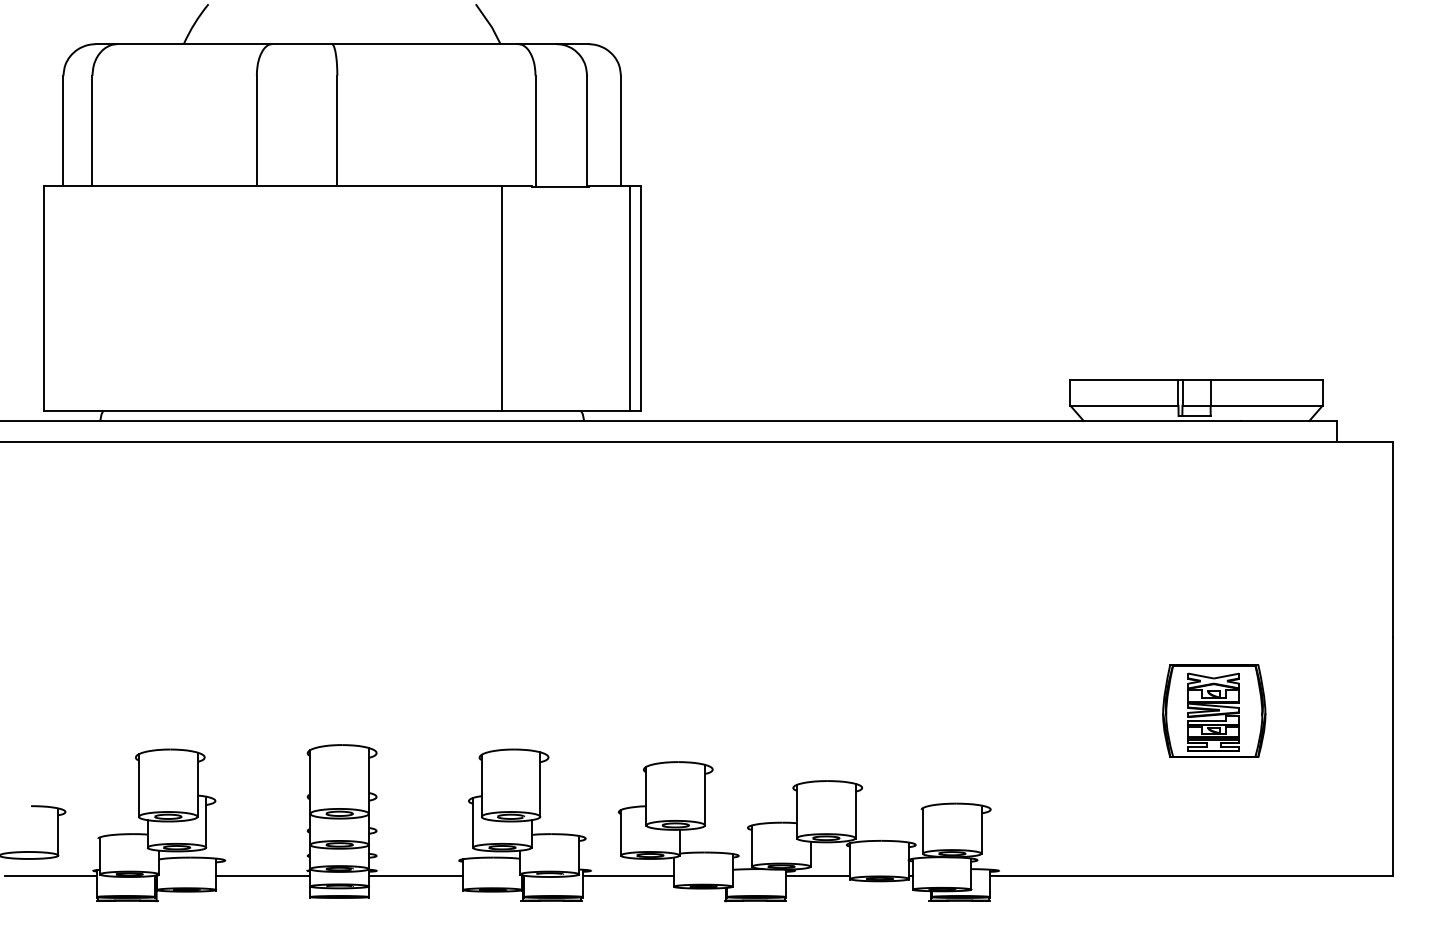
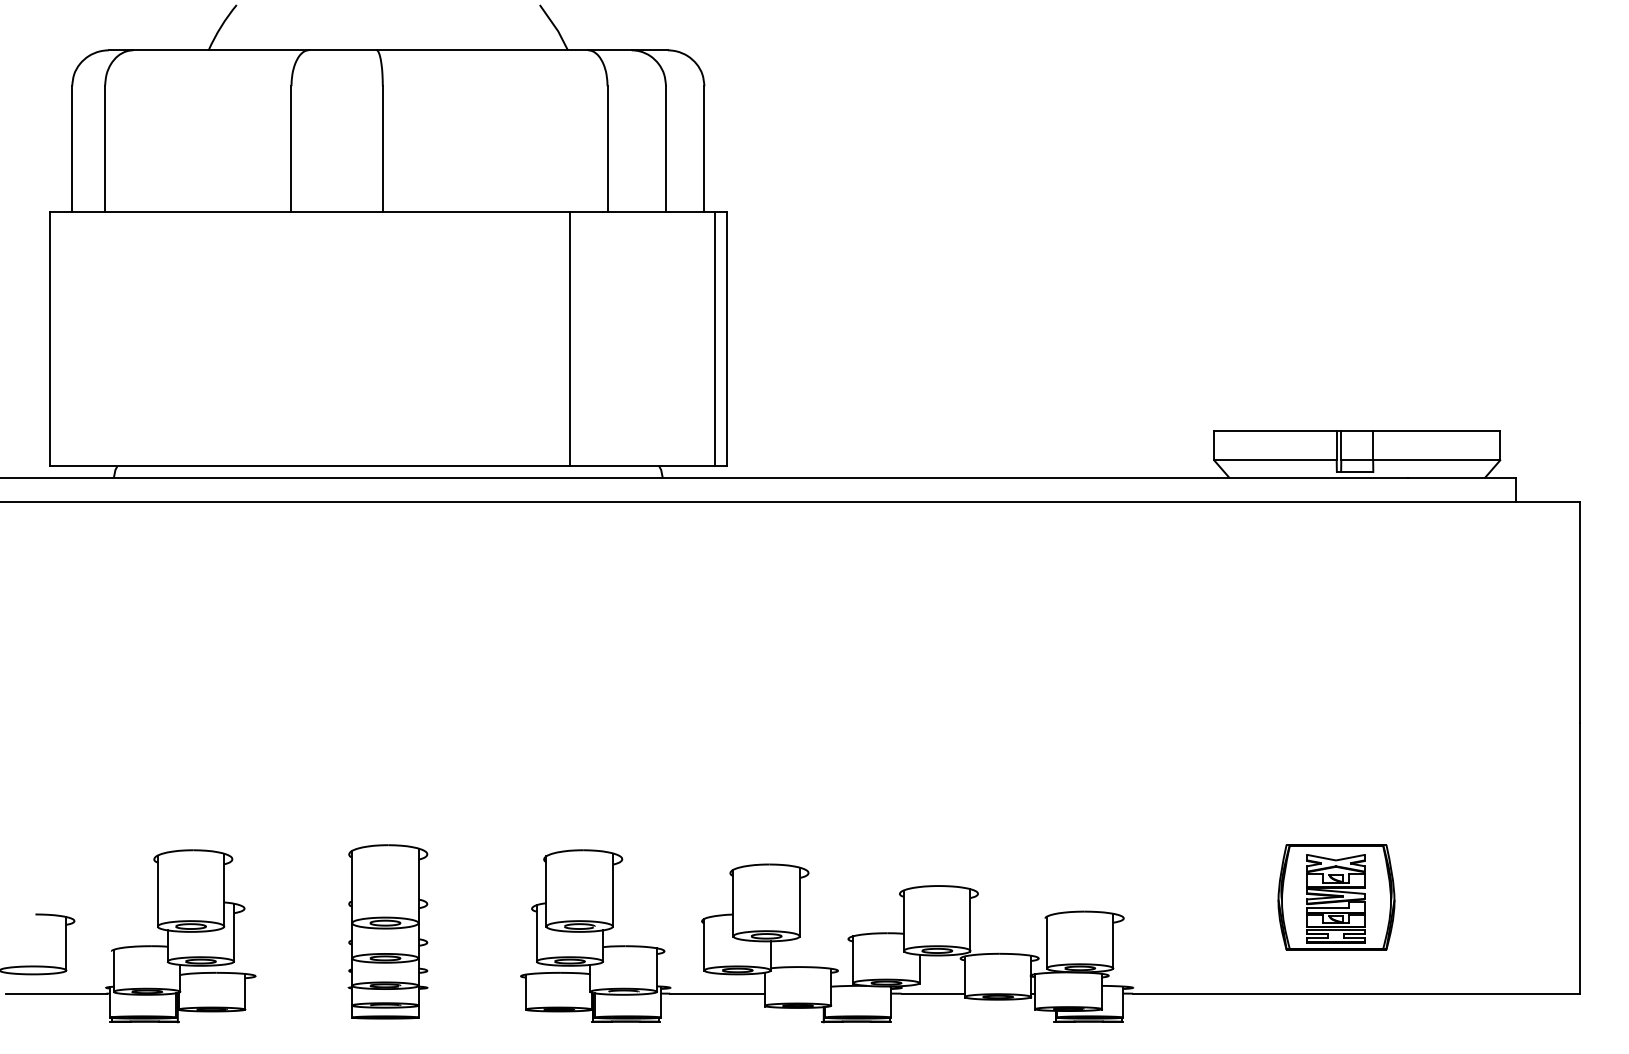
part: (1214, 710) -> (1336, 896), moved
line: (262, 875) -> (297, 993), removed
line: (415, 875) -> (471, 993), removed

